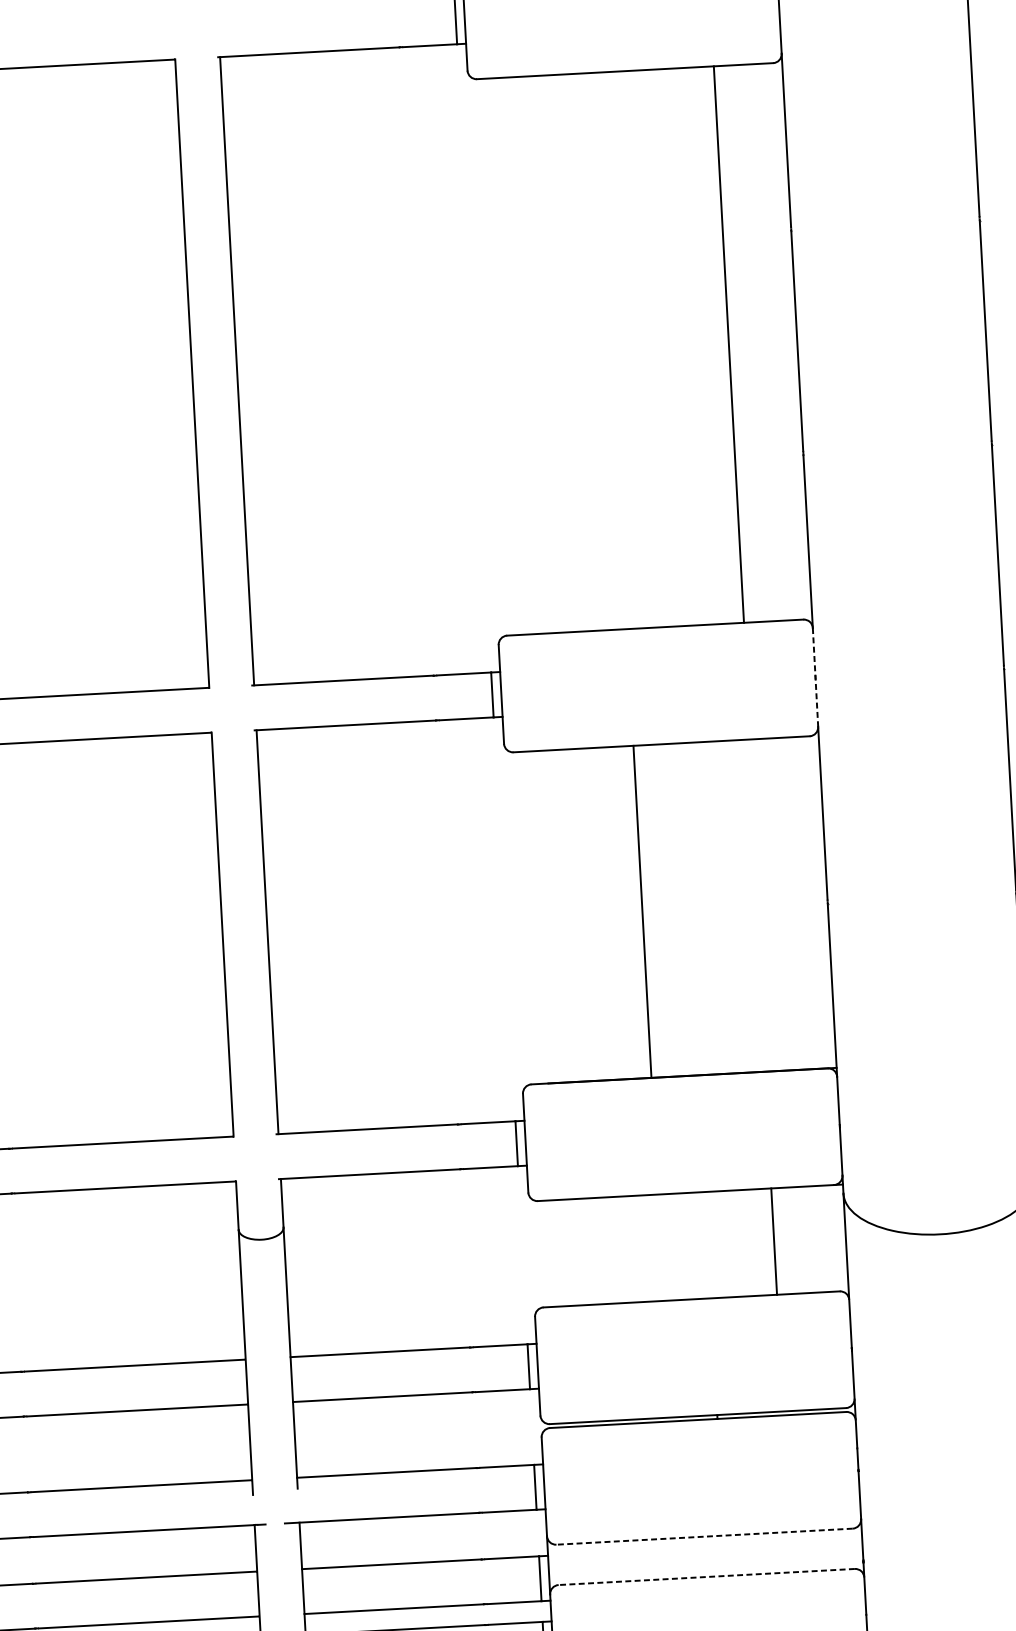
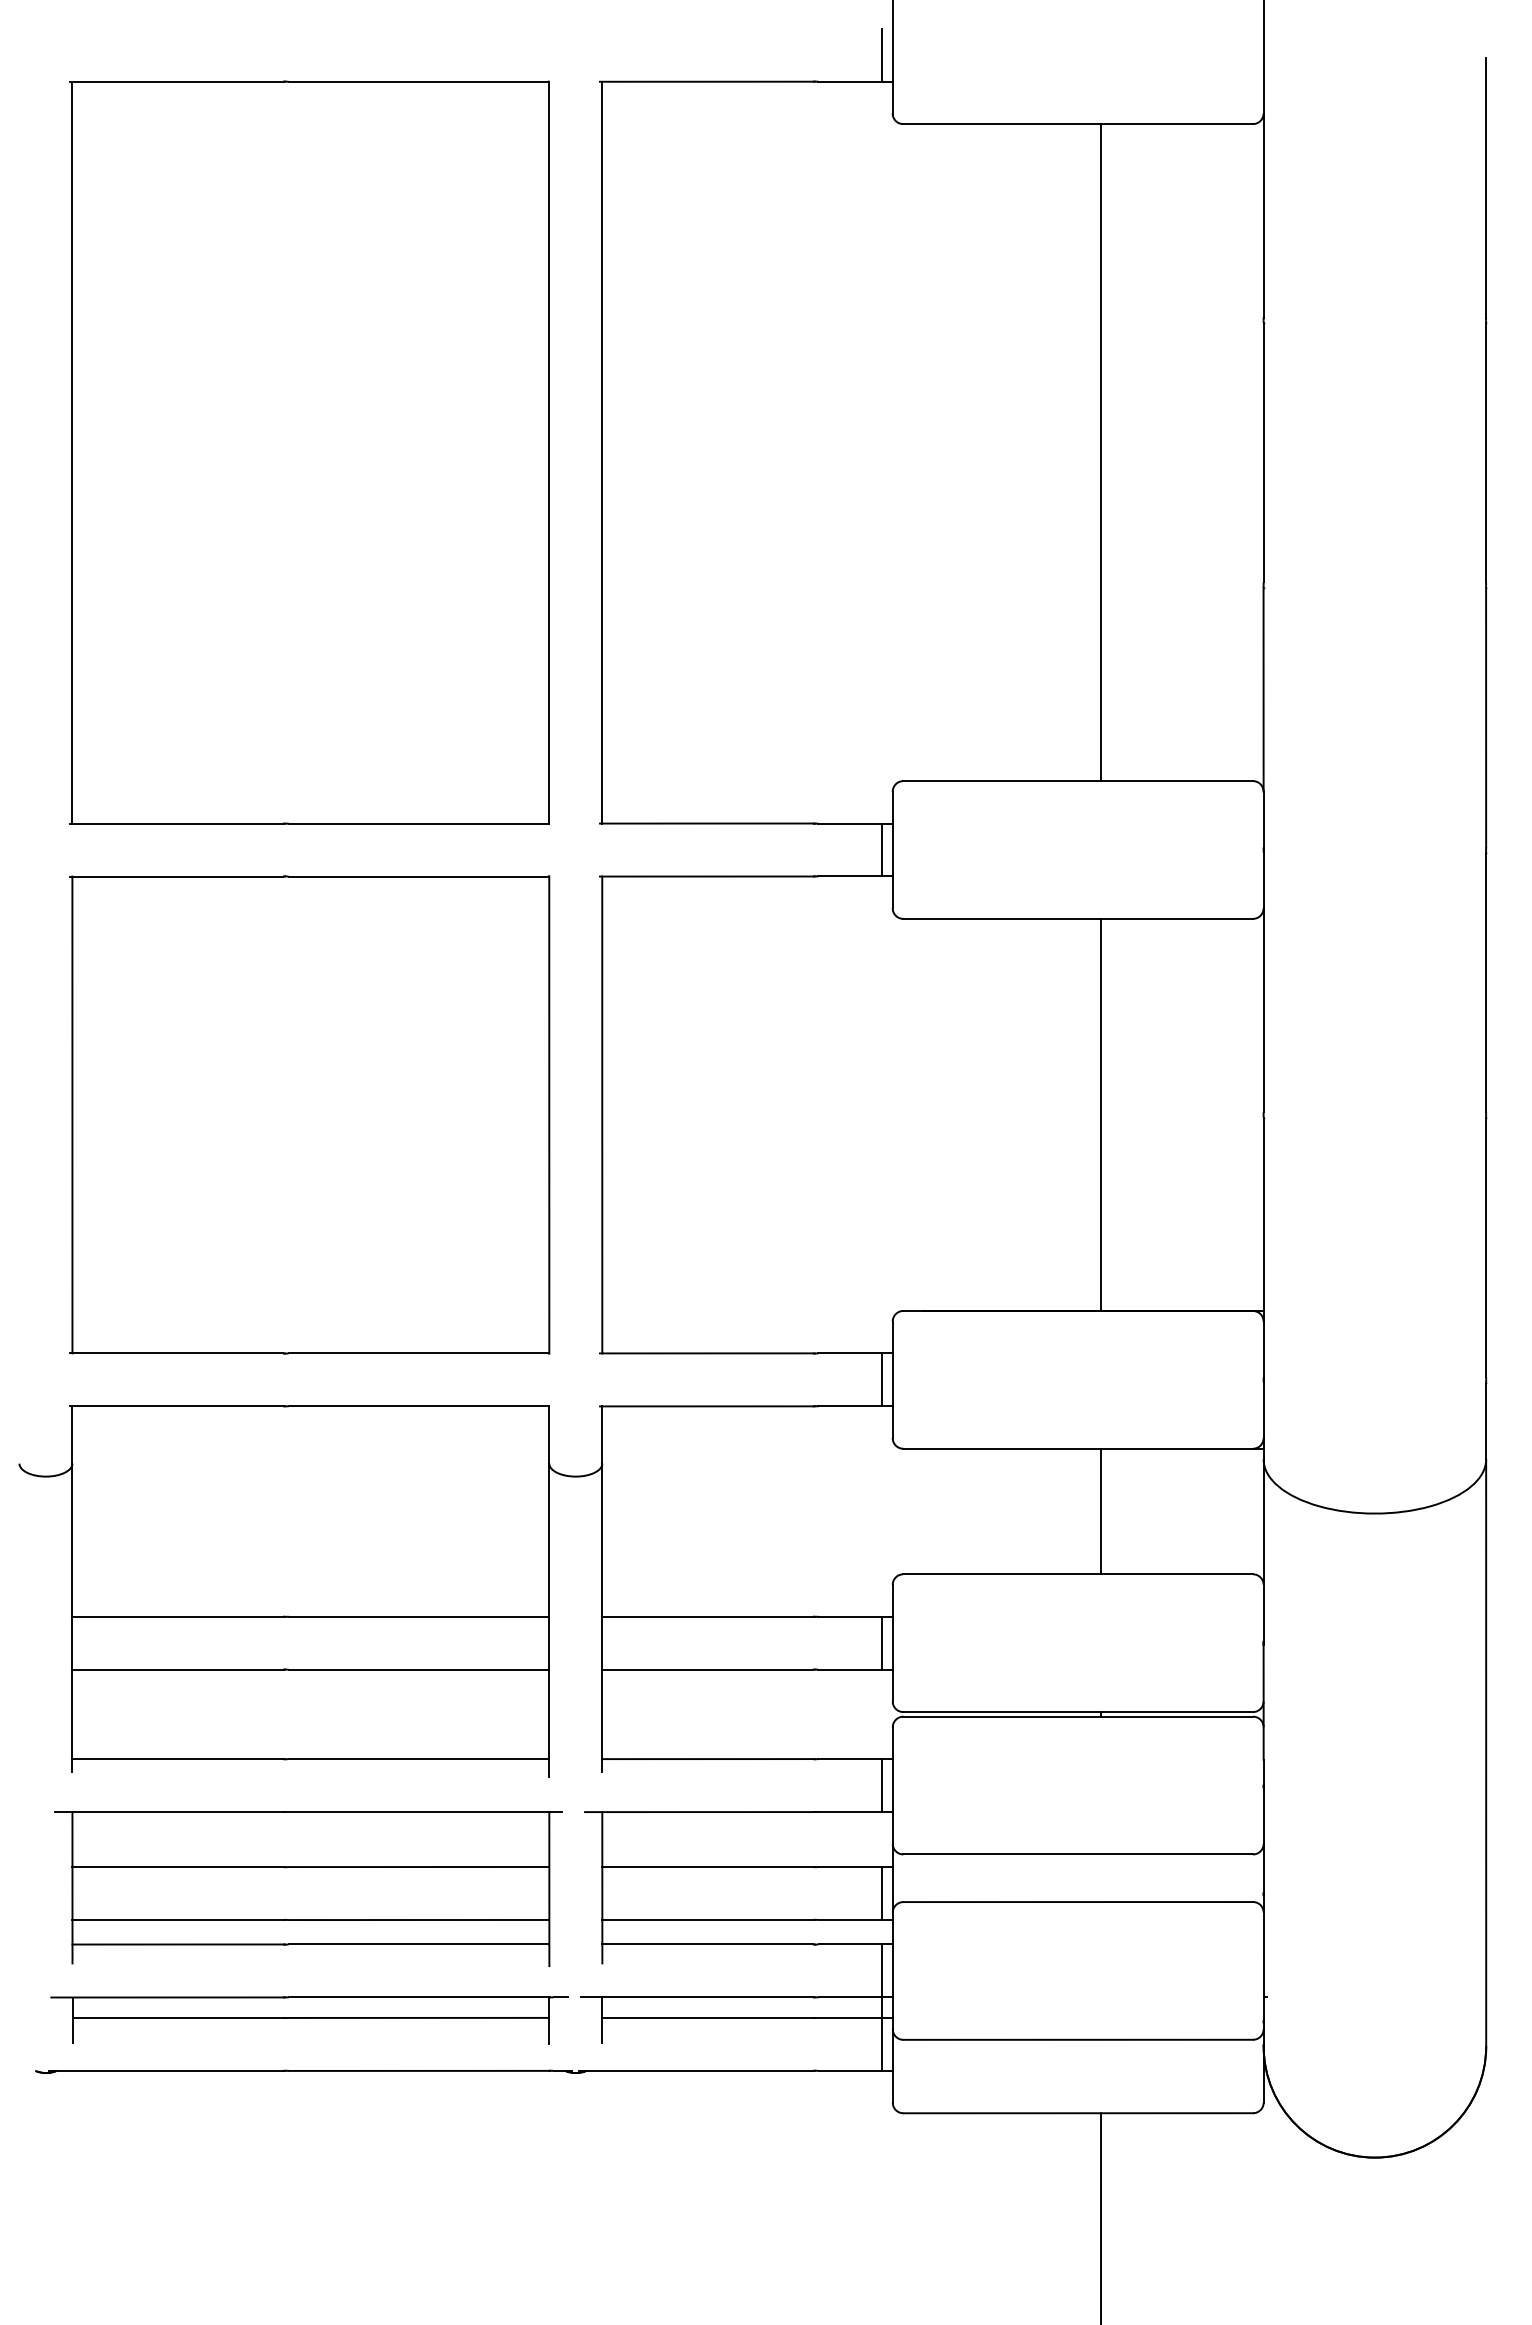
line: (728, 344) -> (1100, 452), moved
line: (815, 677) -> (1263, 850), dashed -> solid
line: (642, 911) -> (1100, 1114), moved
line: (773, 1241) -> (1100, 1511), moved
line: (704, 1536) -> (1078, 1854), dashed -> solid
line: (707, 1577) -> (1078, 1902), dashed -> solid

